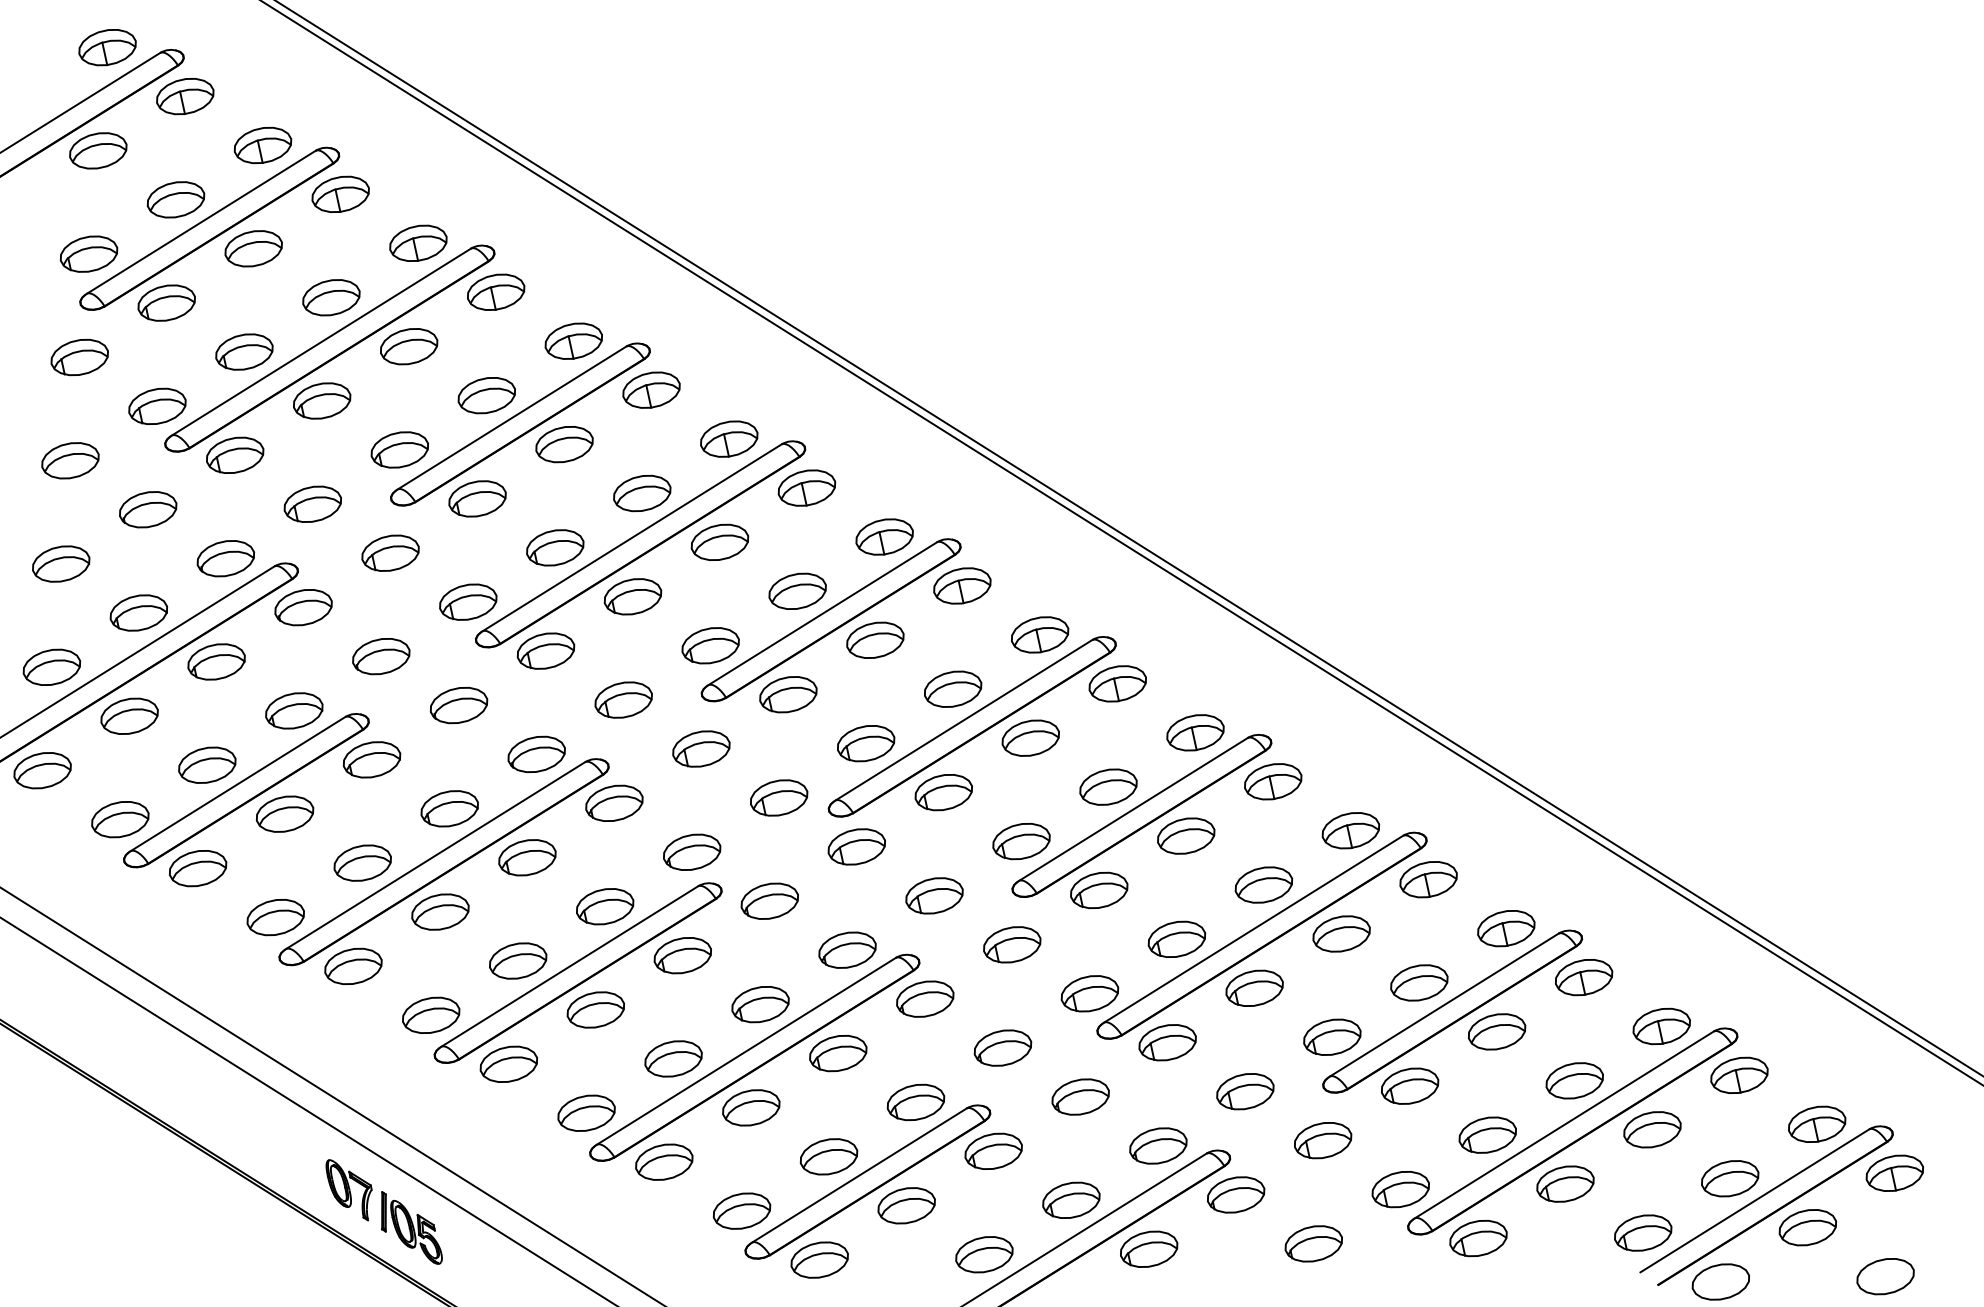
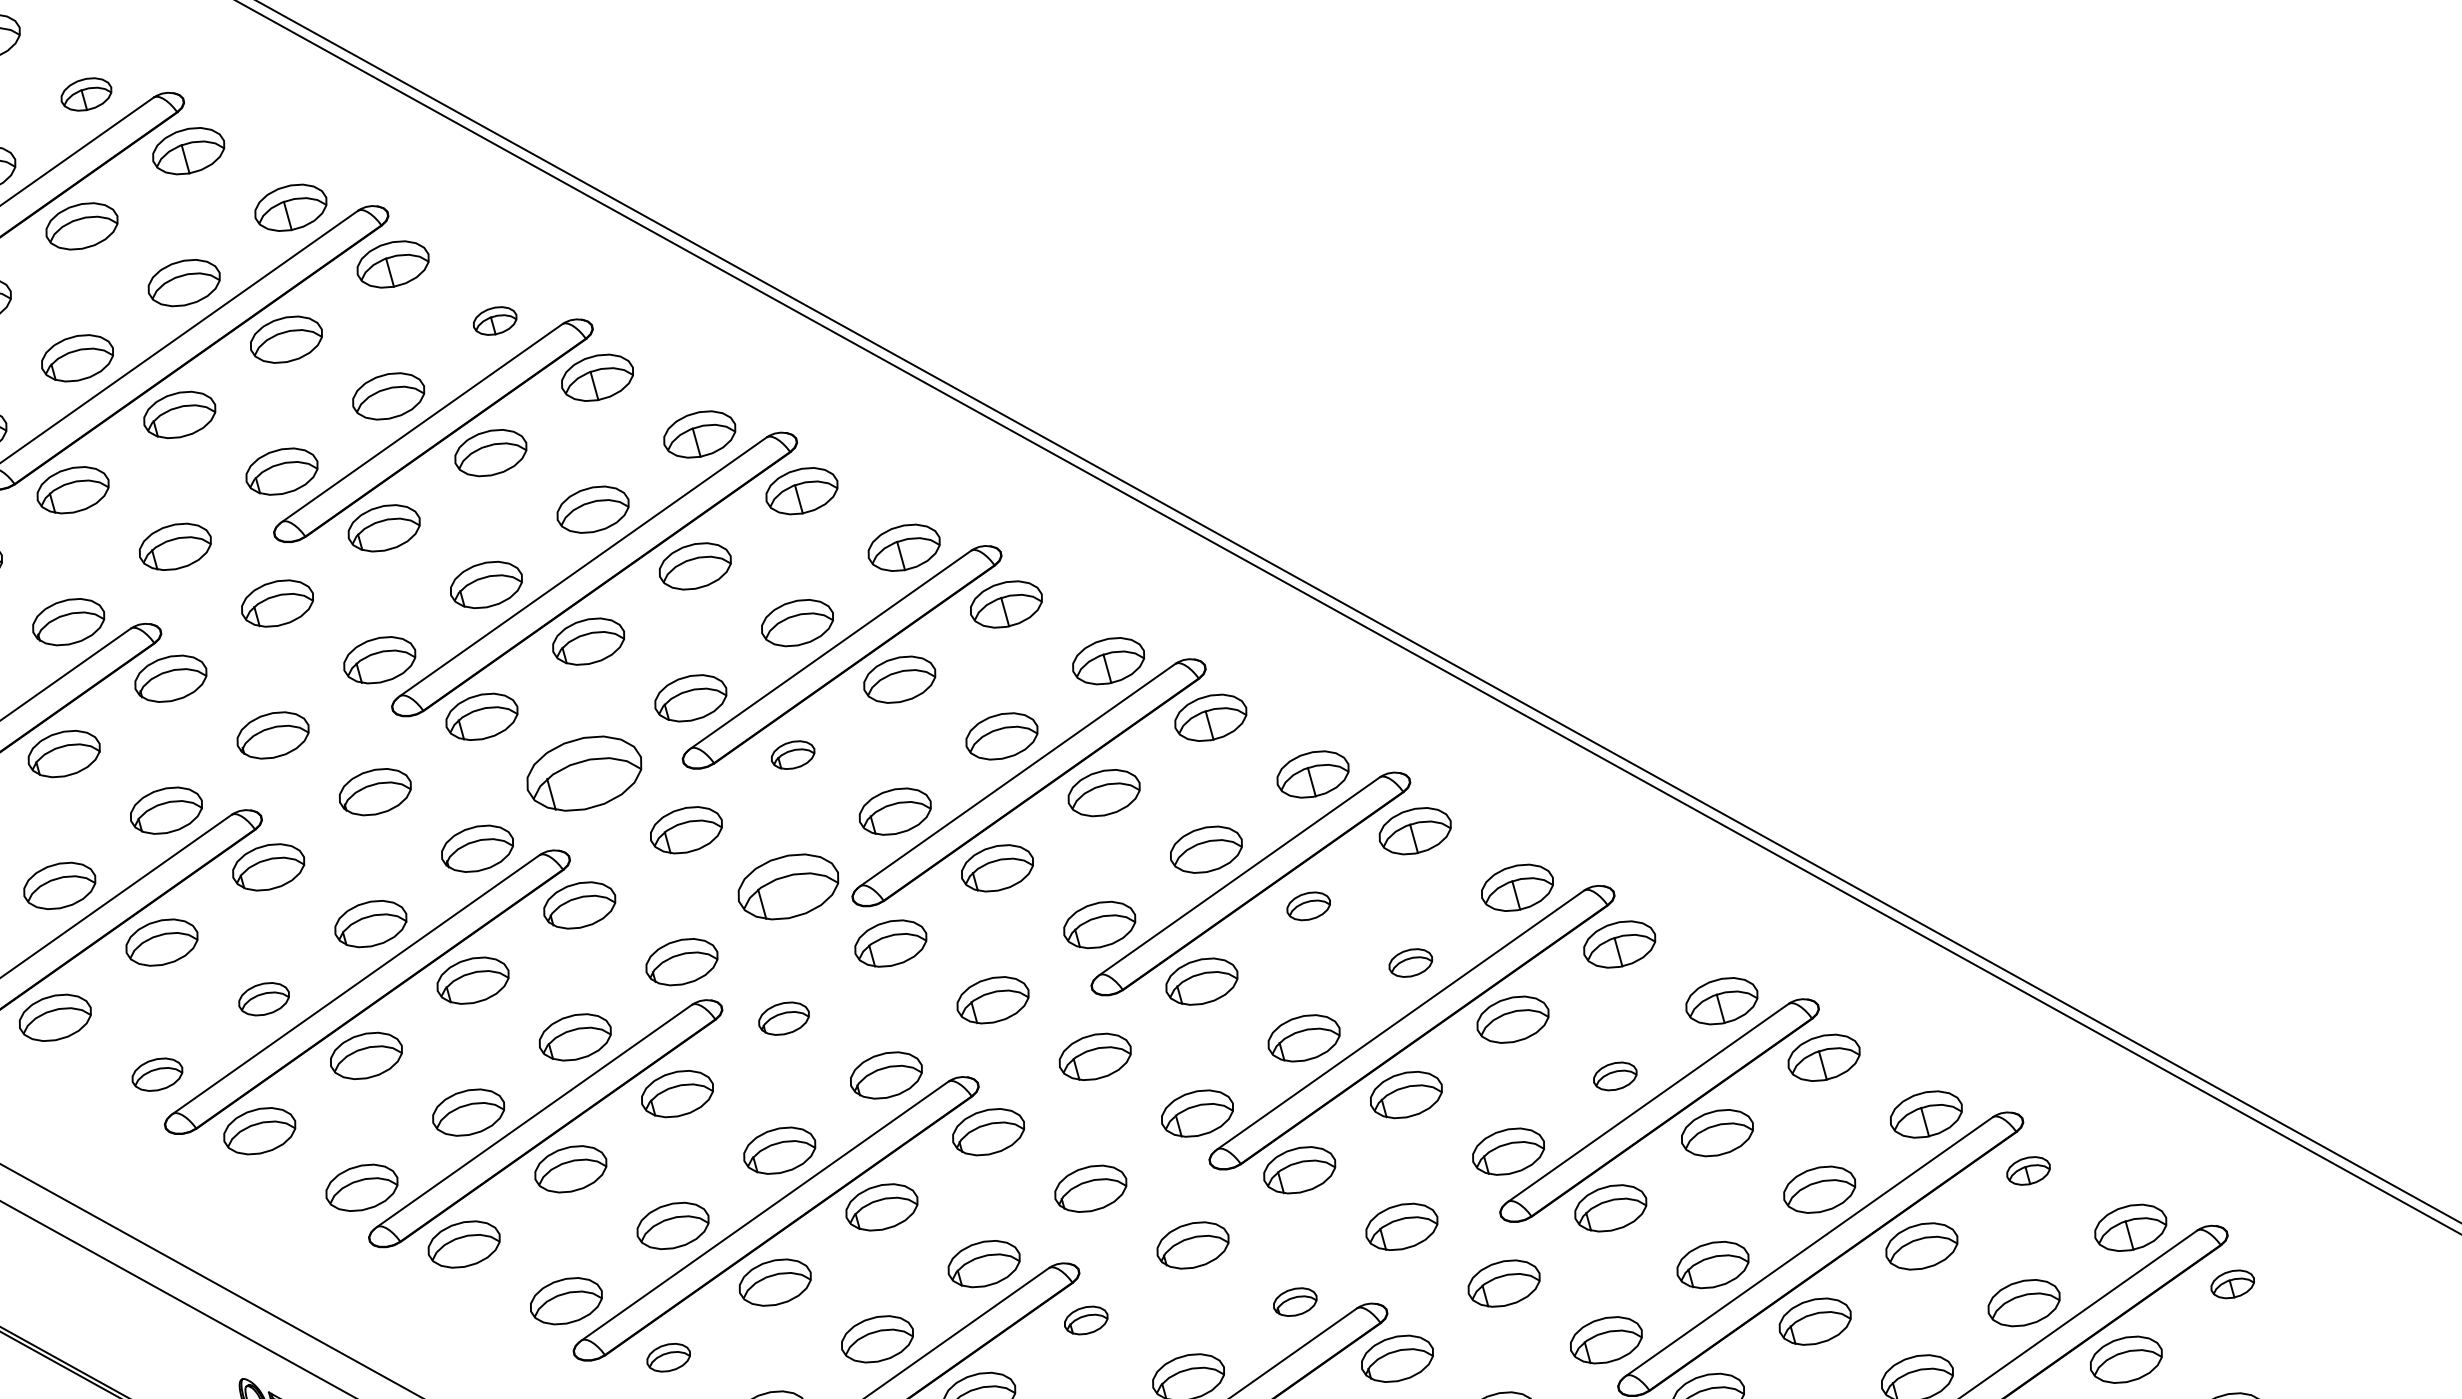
part: (262, 145) -> (85, 94), size x0.7
part: (573, 340) -> (494, 320), size x0.6
part: (788, 694) -> (793, 754), size x0.6
part: (623, 699) -> (583, 772), size x1.6
part: (779, 797) -> (789, 886), size x1.4
part: (1186, 835) -> (1308, 905), size x0.6
part: (362, 862) -> (263, 998), size x0.7
part: (1263, 884) -> (1410, 962), size x0.6
part: (769, 900) -> (783, 1017), size x0.7
part: (275, 917) -> (157, 1074), size x0.7
part: (1419, 982) -> (1615, 1075), size x0.6
part: (1739, 1074) -> (2028, 1170), size x0.6
part: (1158, 1145) -> (1295, 1301), size x0.6
part: (993, 1150) -> (1086, 1319), size x0.6
part: (664, 1161) -> (668, 1356), size x0.6
part: (1894, 1172) -> (2232, 1283), size x0.6

